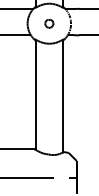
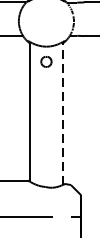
part: (49, 23) -> (46, 61), moved
line: (62, 96) -> (63, 113), solid -> dashed

